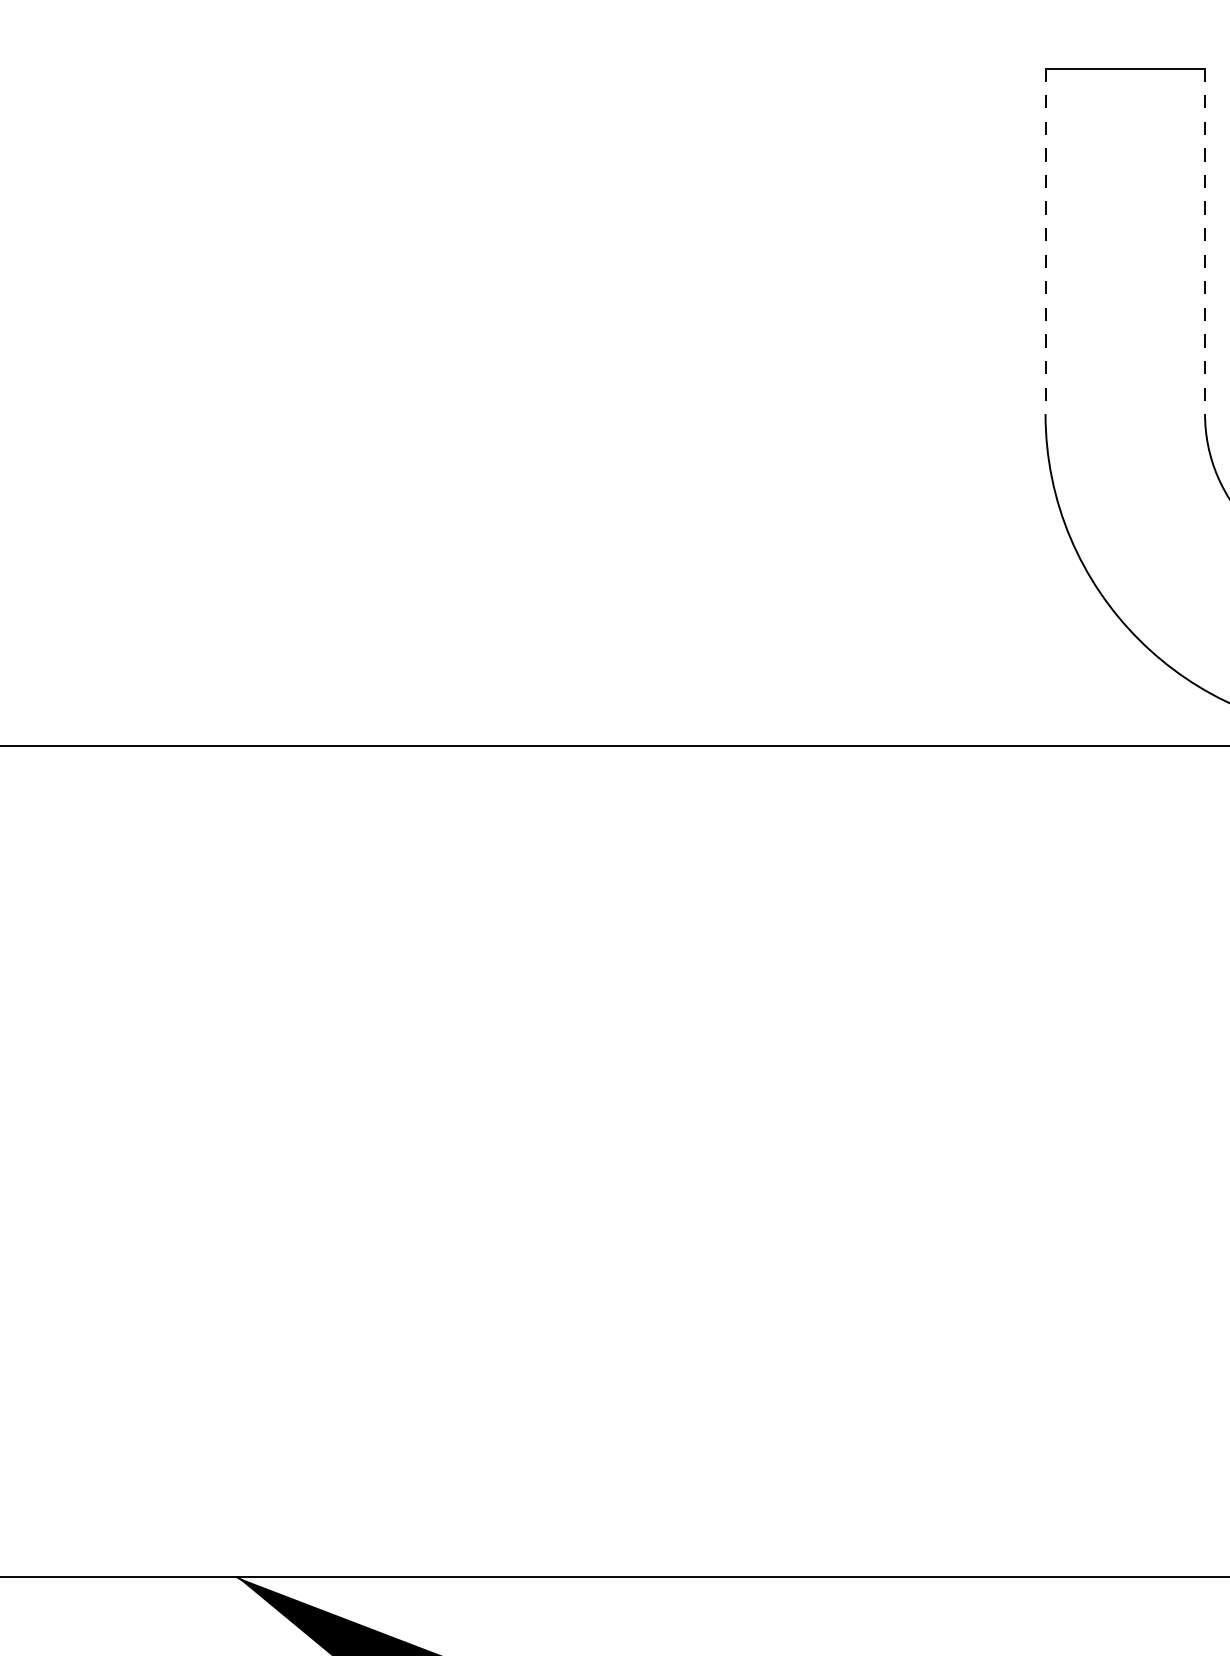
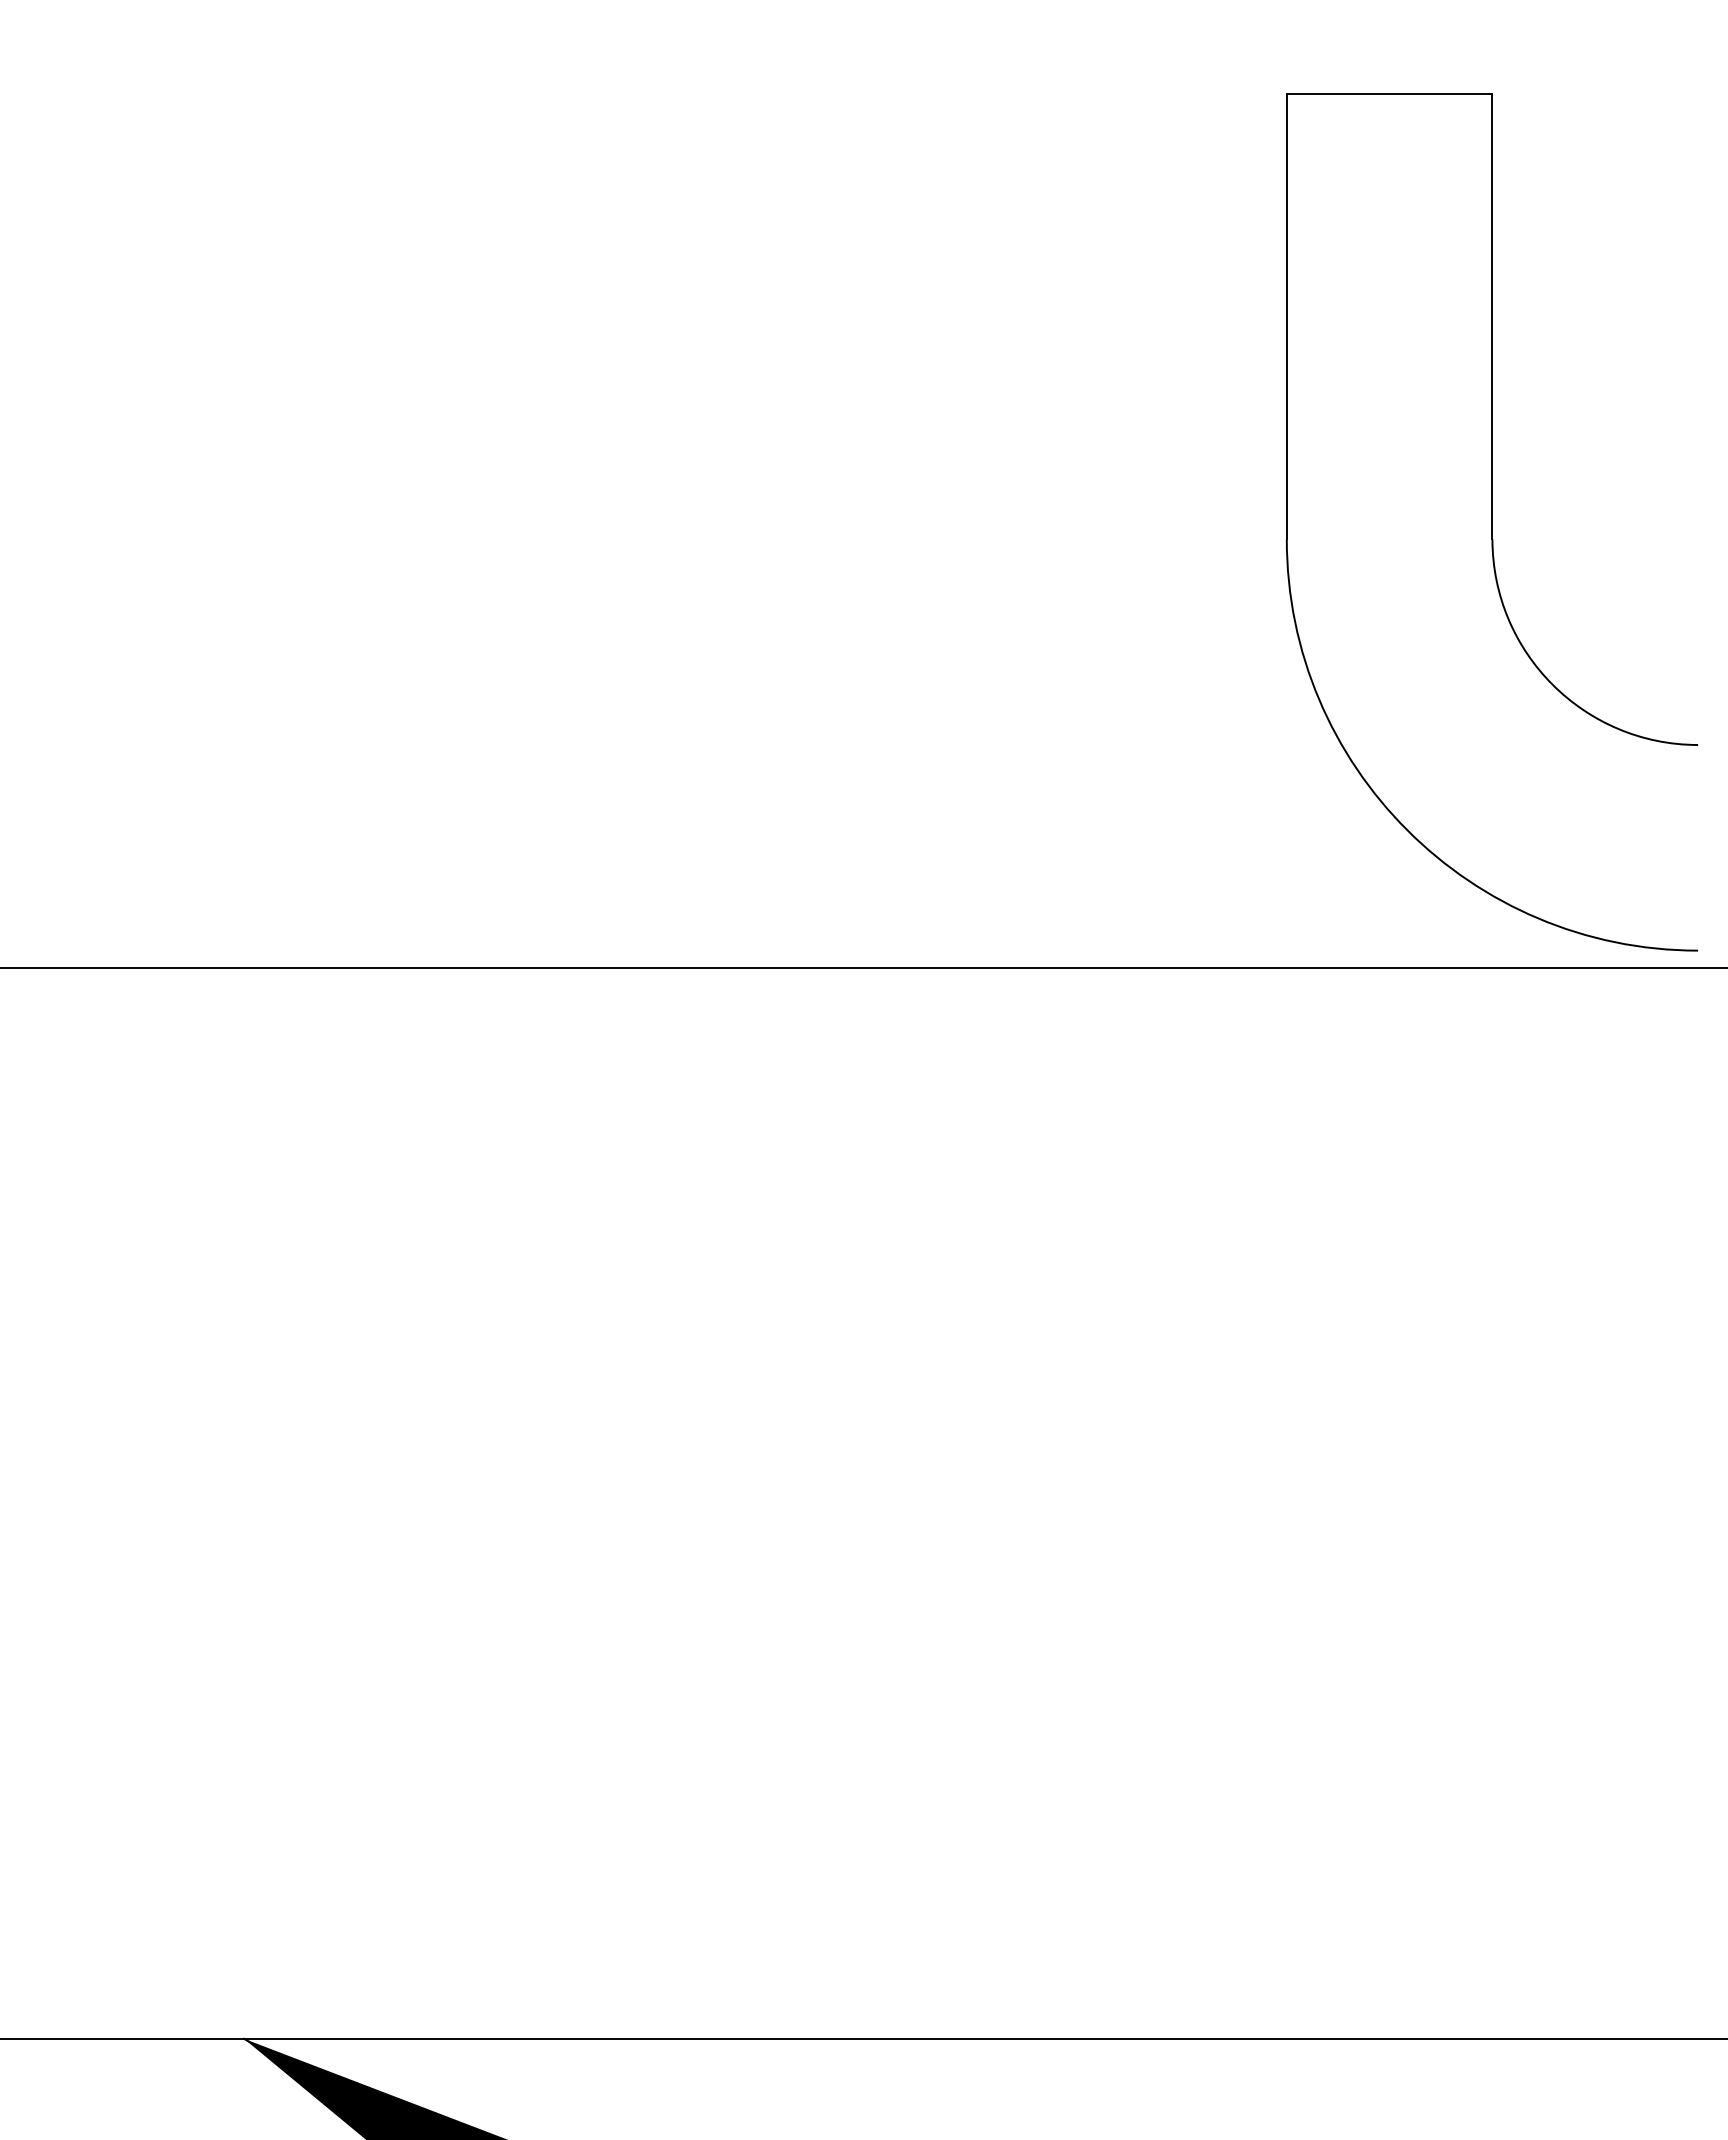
line: (1045, 241) -> (1286, 316), dashed -> solid
line: (1205, 241) -> (1492, 316), dashed -> solid

